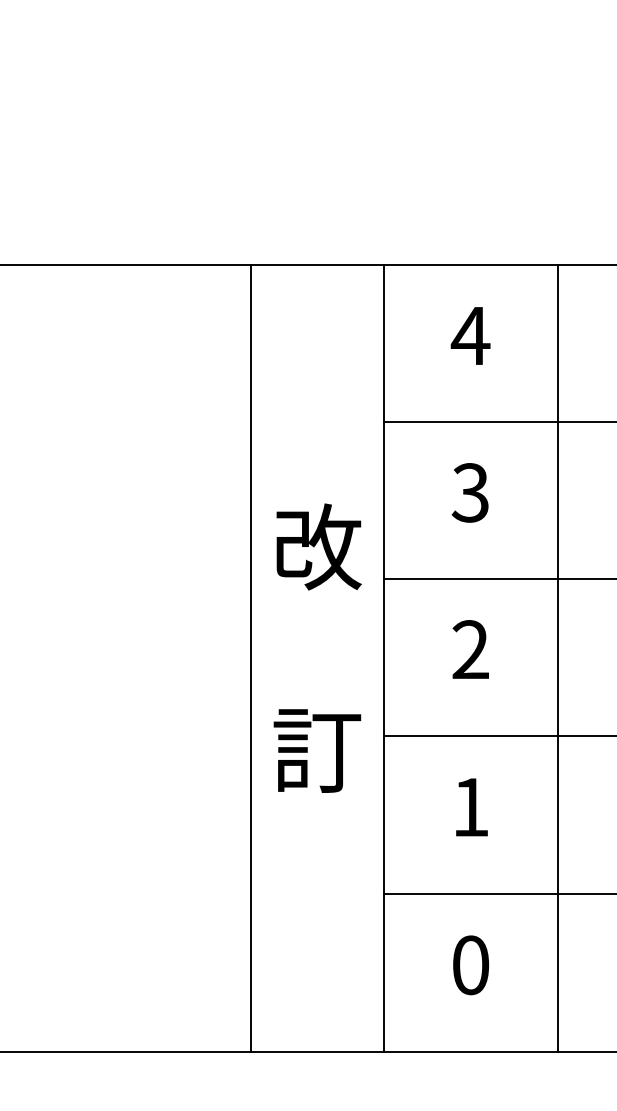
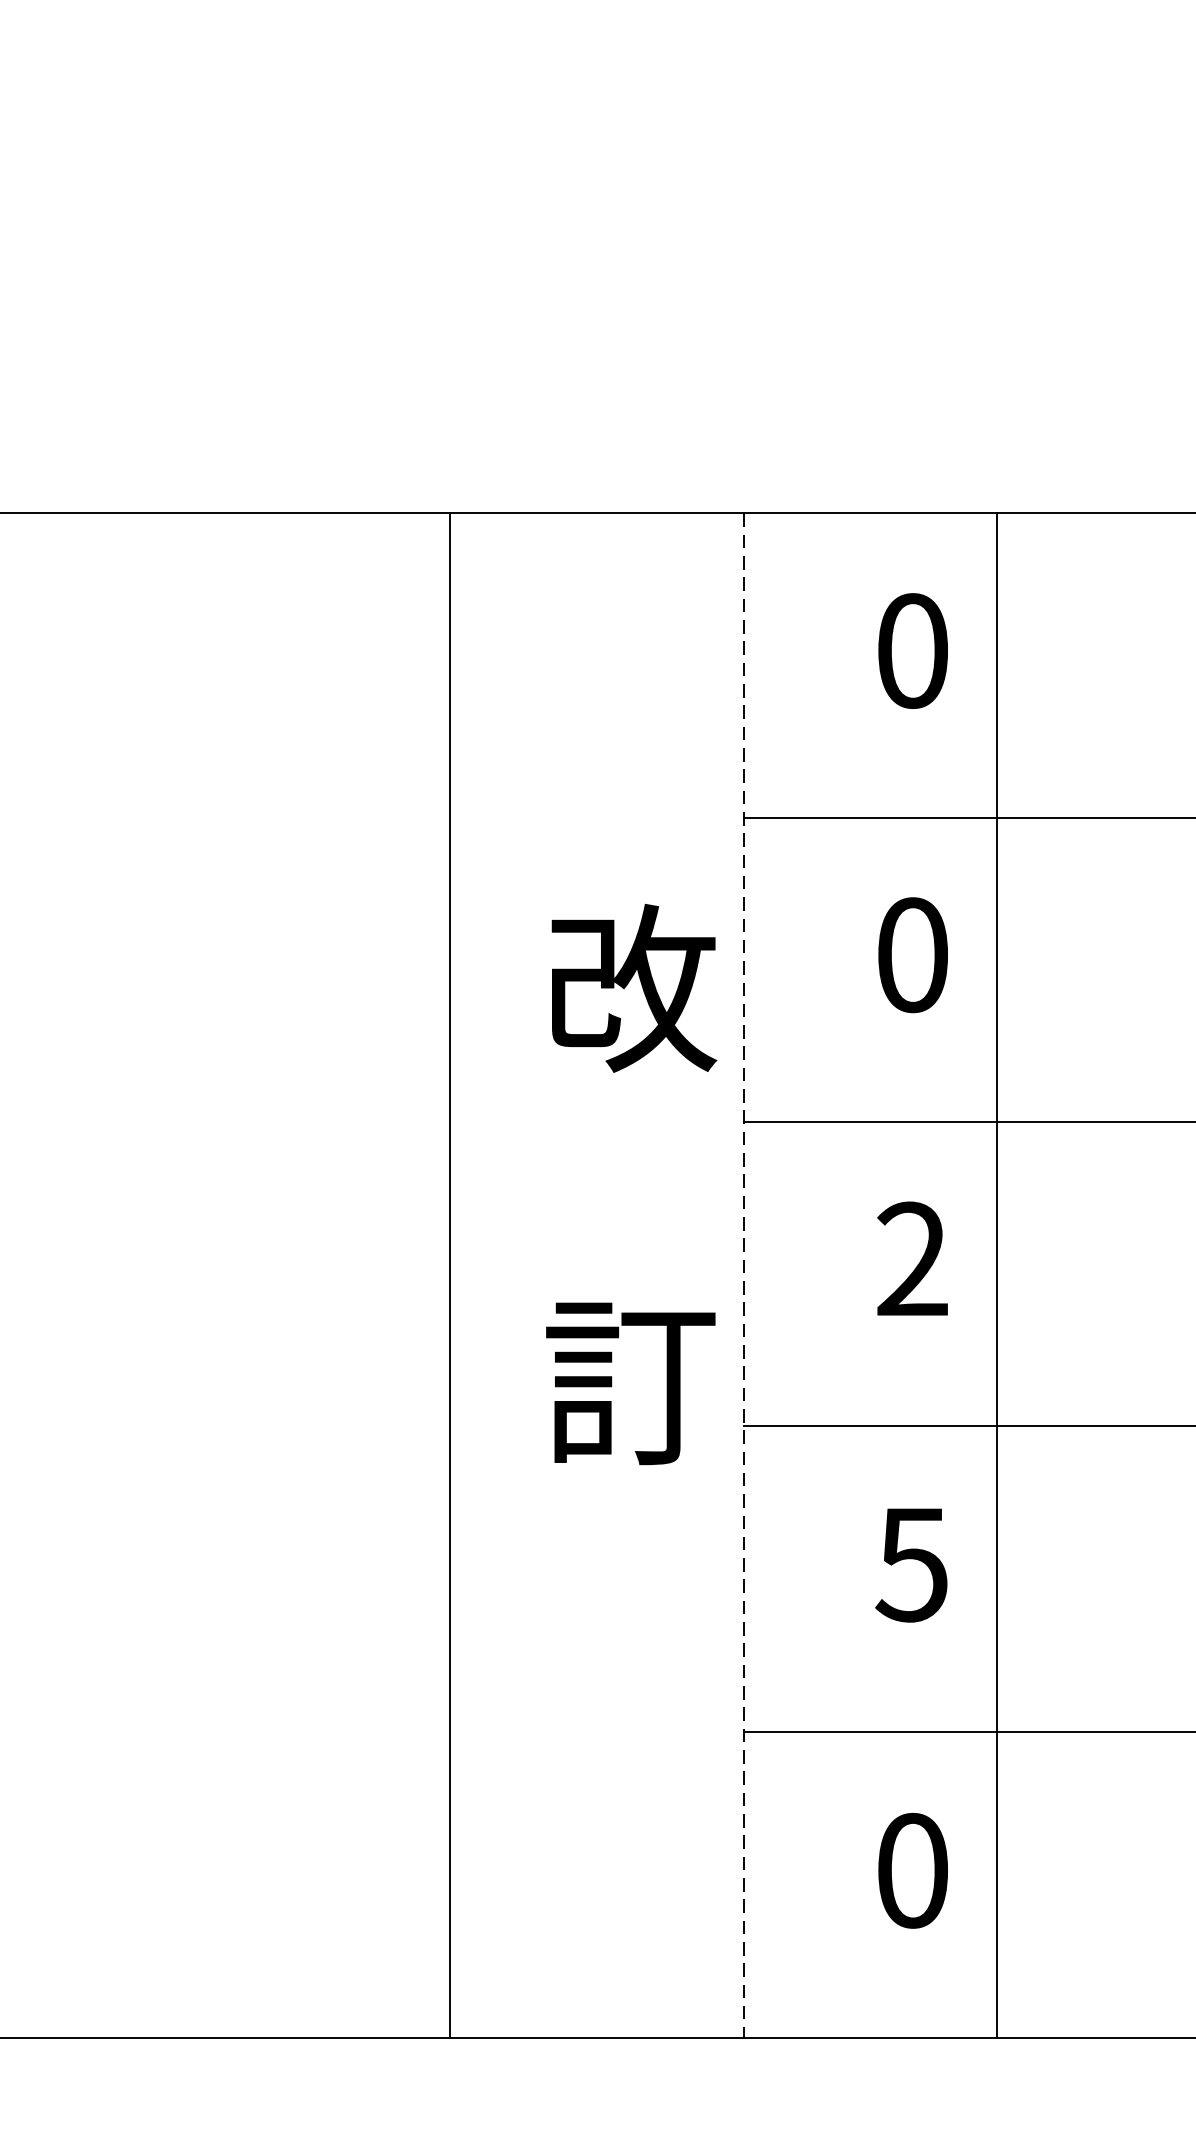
text: (470, 335) -> (911, 650), 4 -> 0
text: (470, 492) -> (911, 954), 3 -> 0
text: (317, 647) -> (630, 1183), moved
line: (250, 658) -> (448, 1276), moved
line: (383, 658) -> (743, 1276), solid -> dashed
line: (558, 658) -> (997, 1276), moved
text: (469, 807) -> (910, 1564), 1 -> 5

